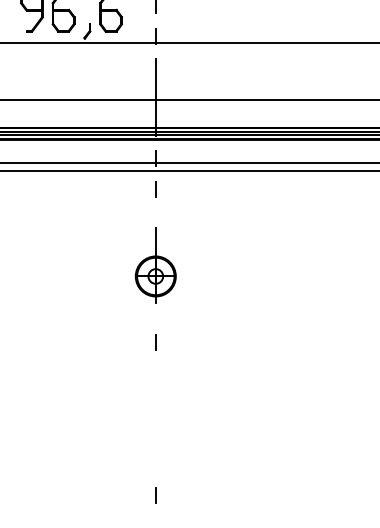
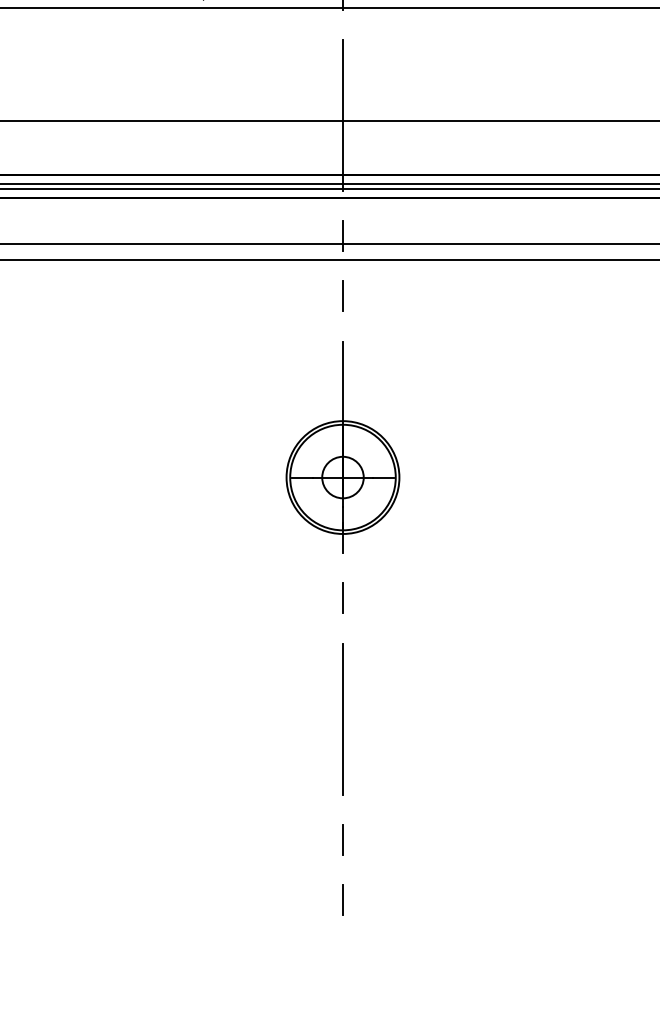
part: (155, 265) -> (342, 446), size x1.43
line: (155, 403) -> (342, 718), added
line: (155, 464) -> (342, 839), added

